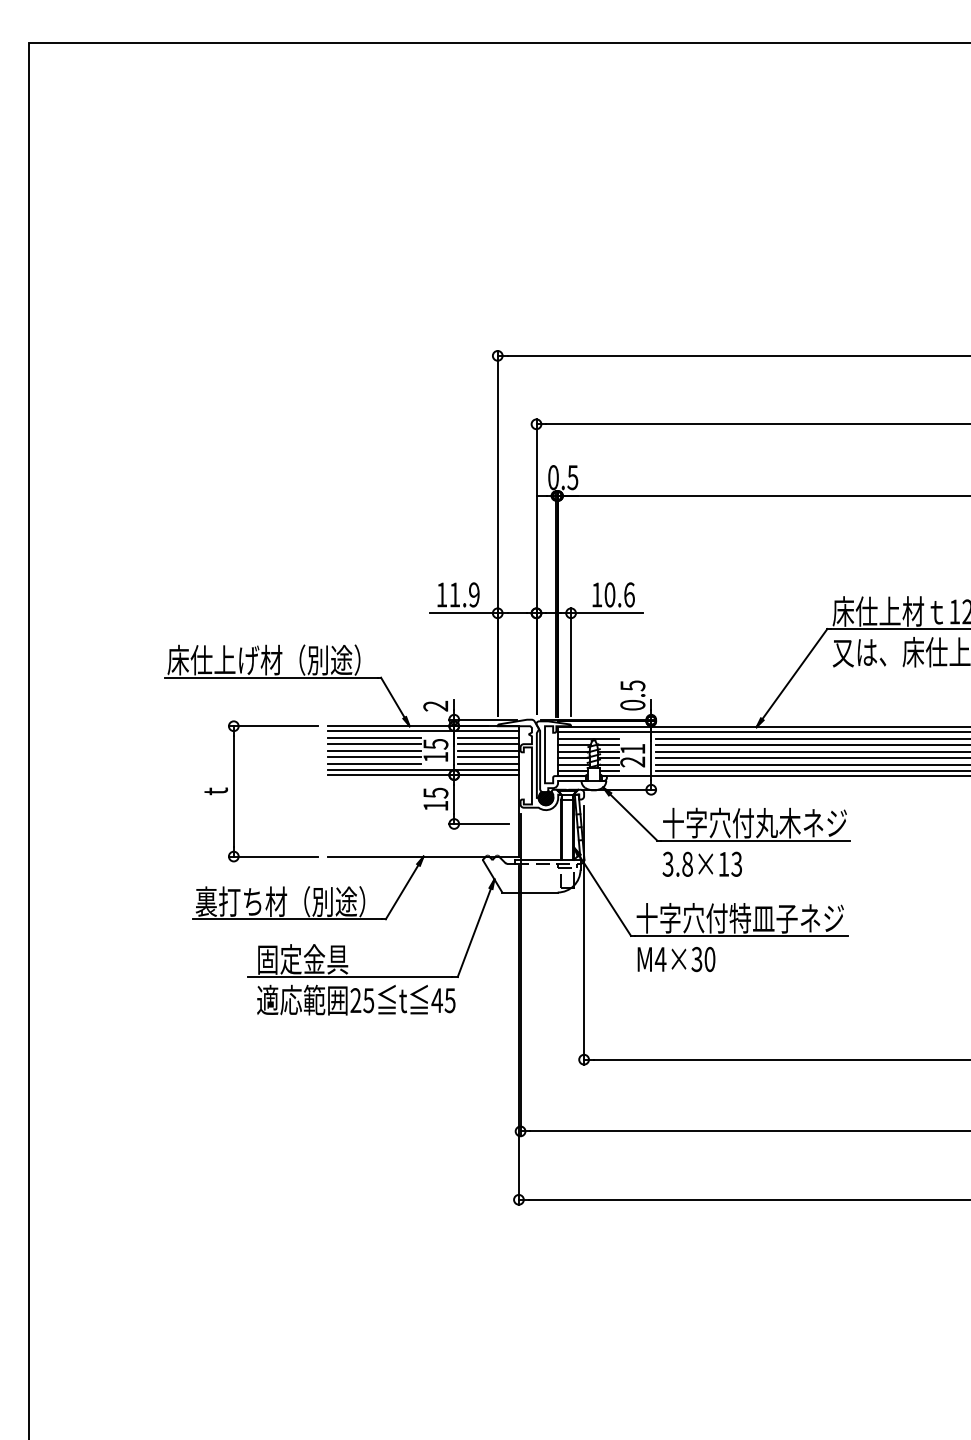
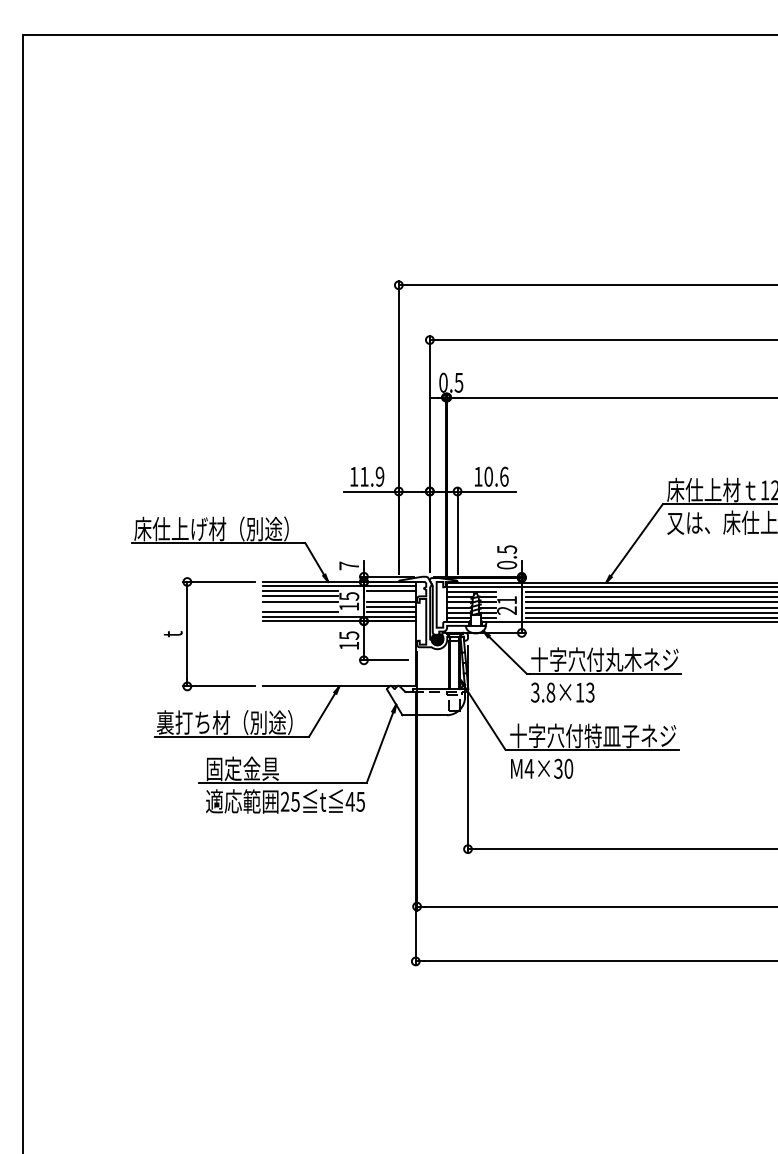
text: (434, 705) -> (348, 565), 2 -> 7
line: (488, 744) -> (391, 596), removed
line: (375, 756) -> (300, 606), removed

